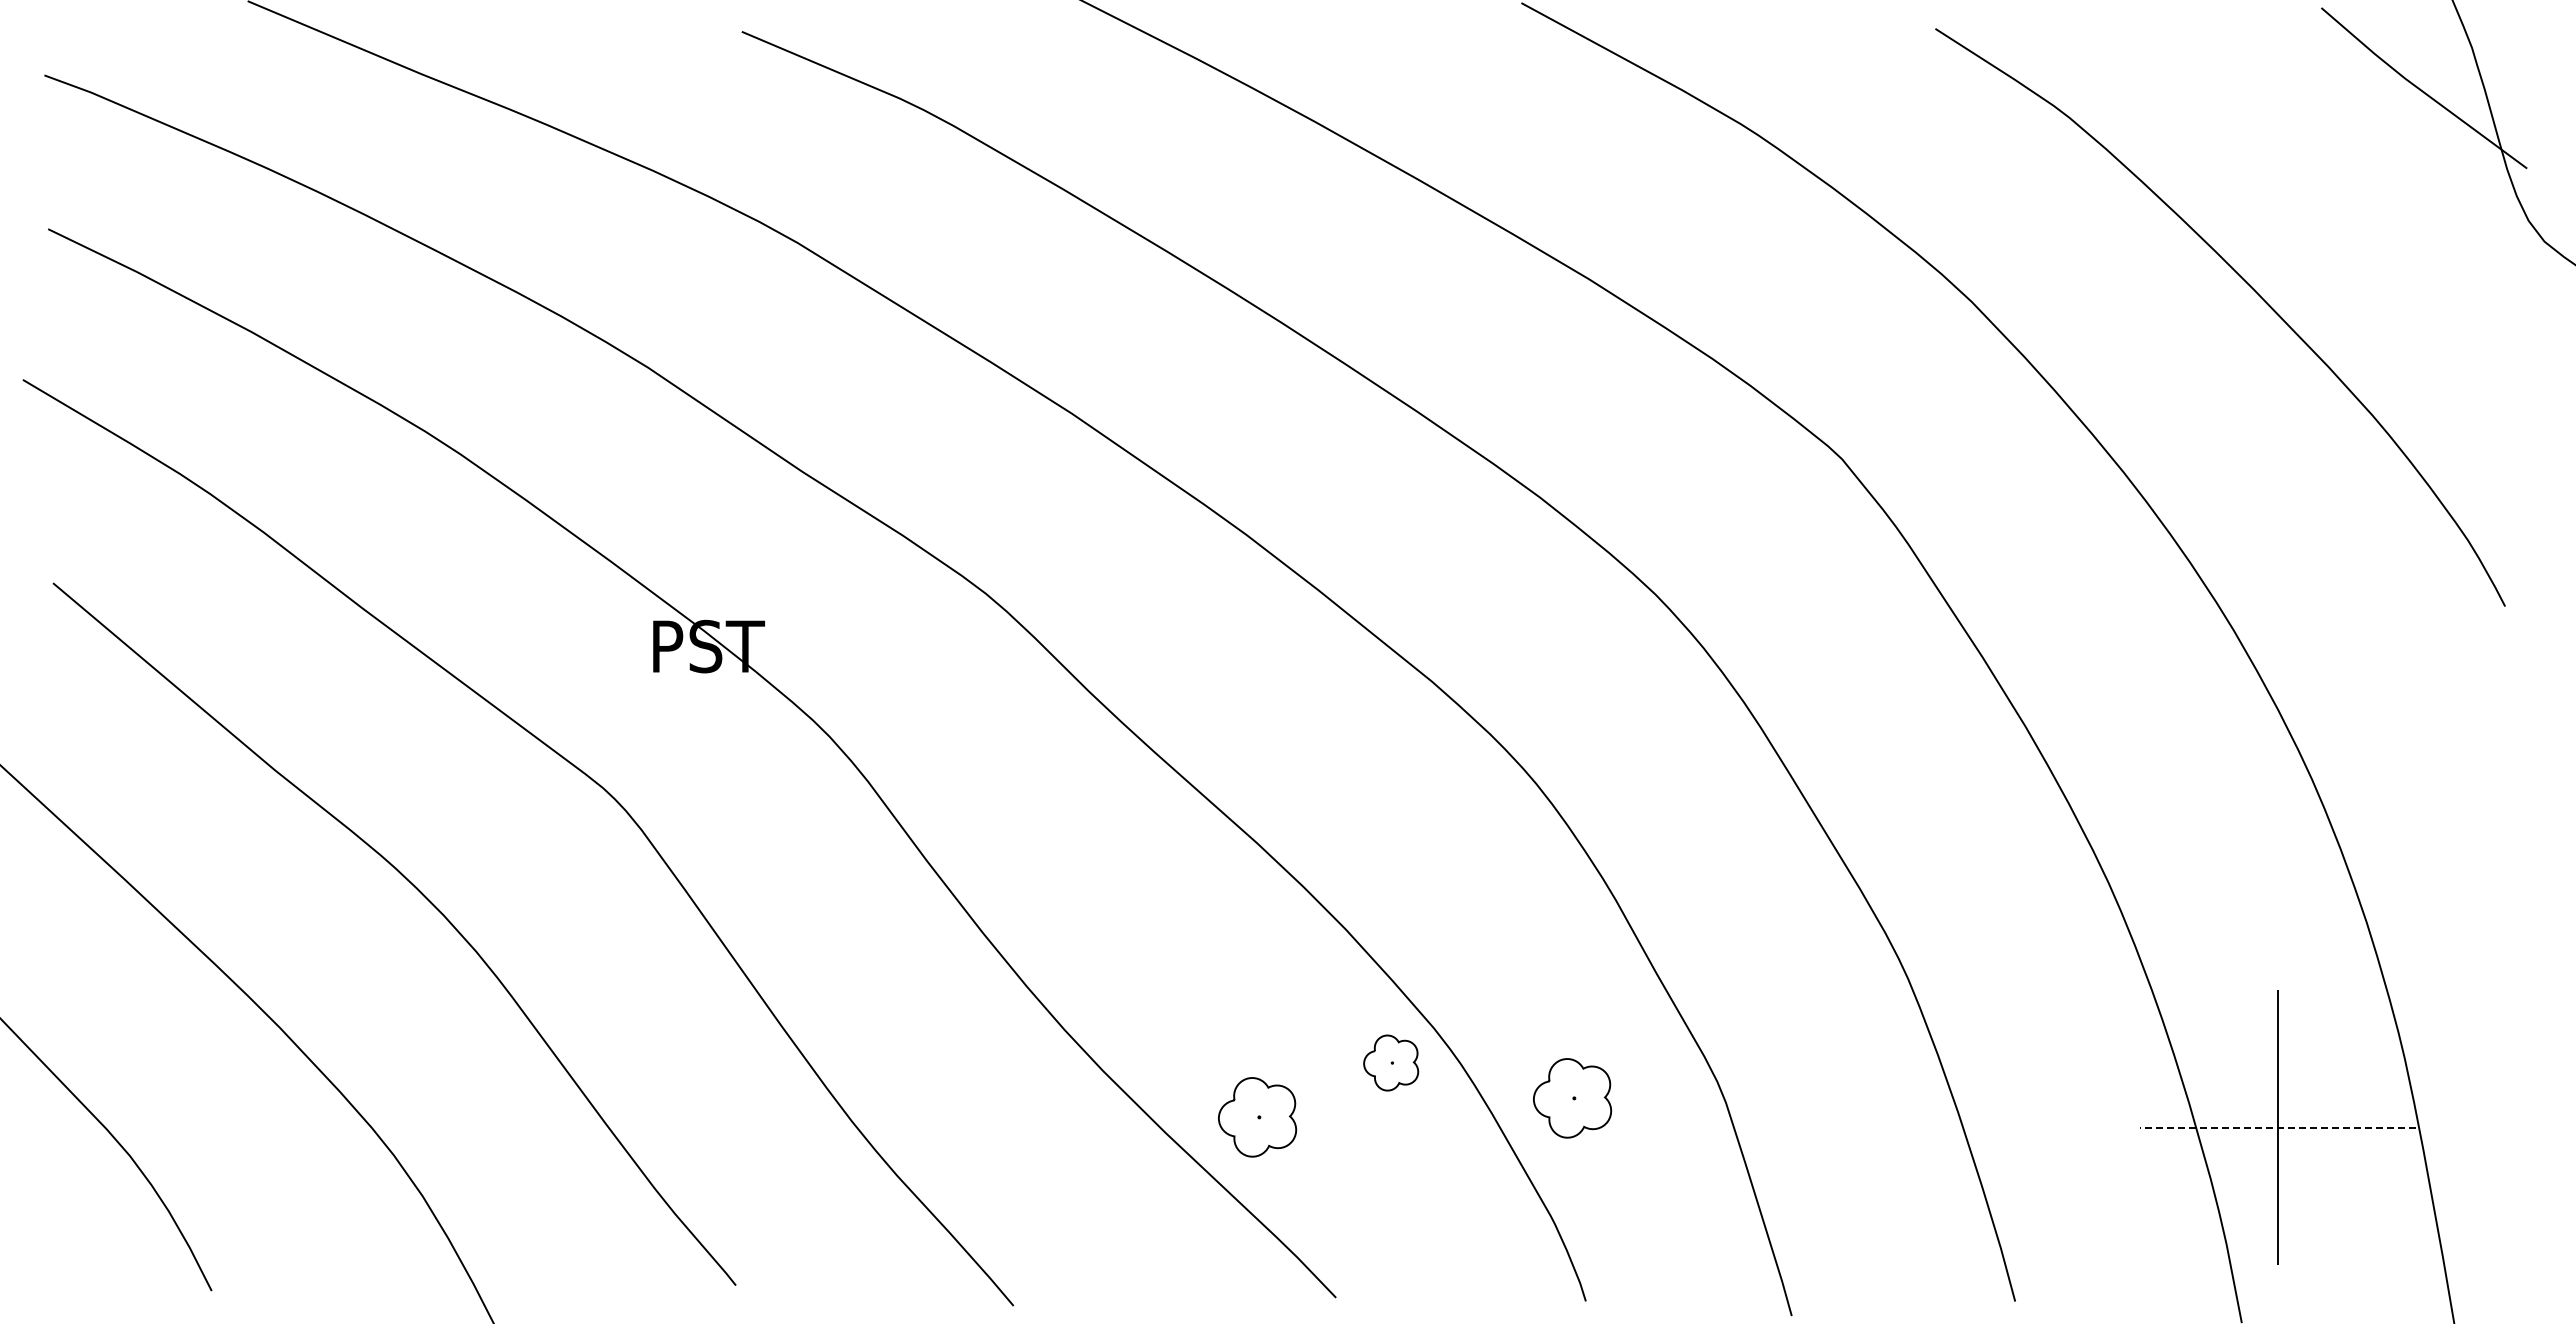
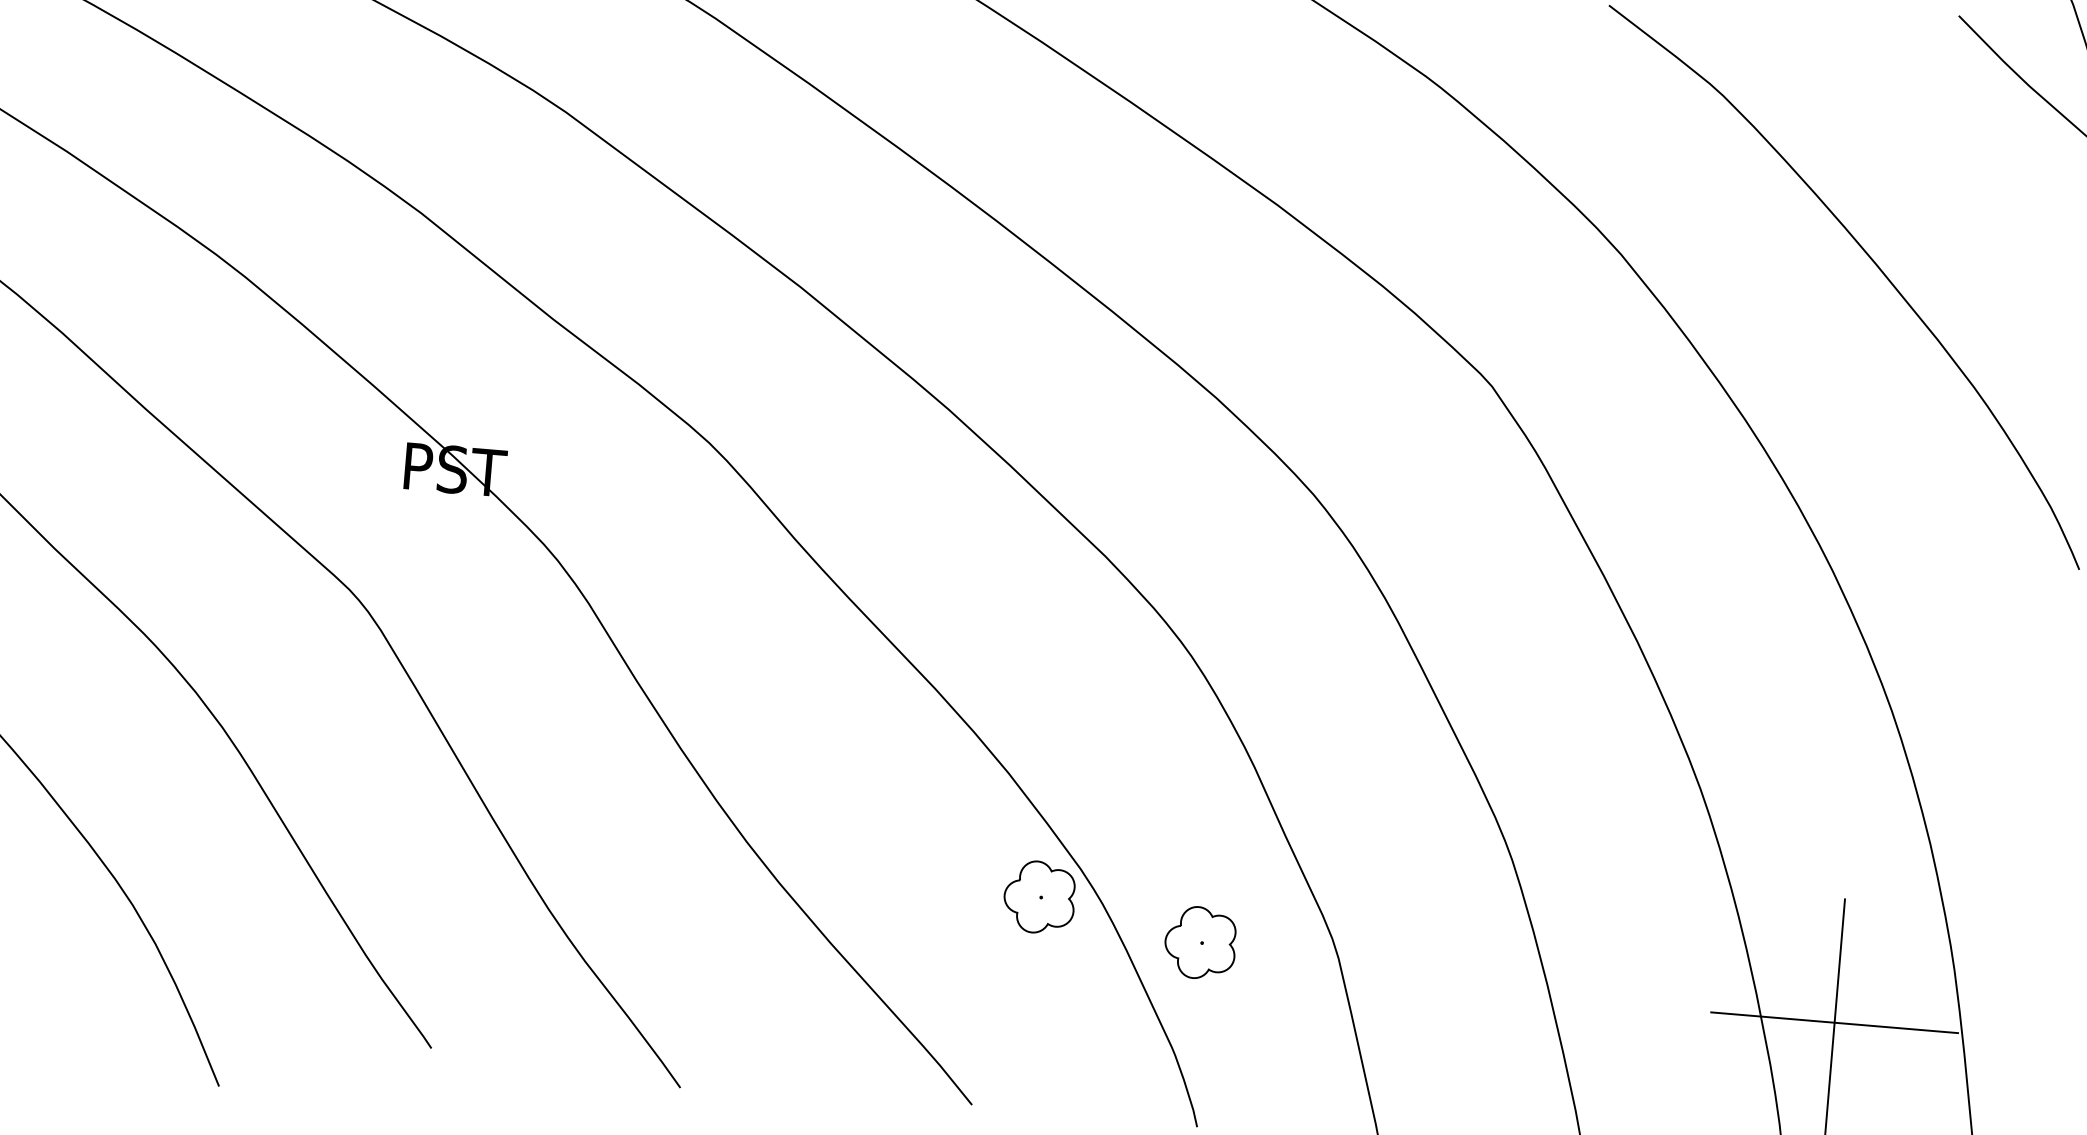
part: (1390, 1062) -> (1038, 896), size x1.43
part: (1257, 1117) -> (914, 936), removed
line: (2277, 1127) -> (1834, 1022), dashed -> solid

